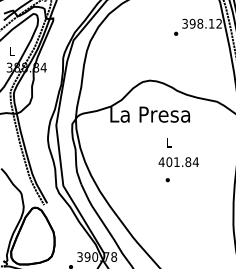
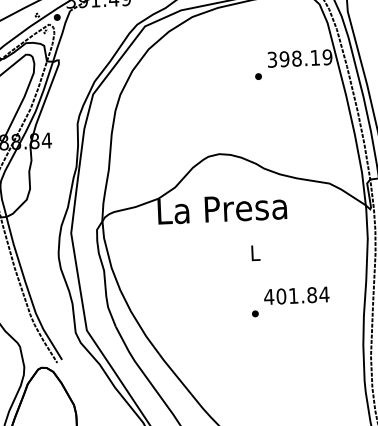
text: (219, 23) -> (327, 56), 398.12 -> 398.19
text: (178, 162) -> (296, 296), moved

